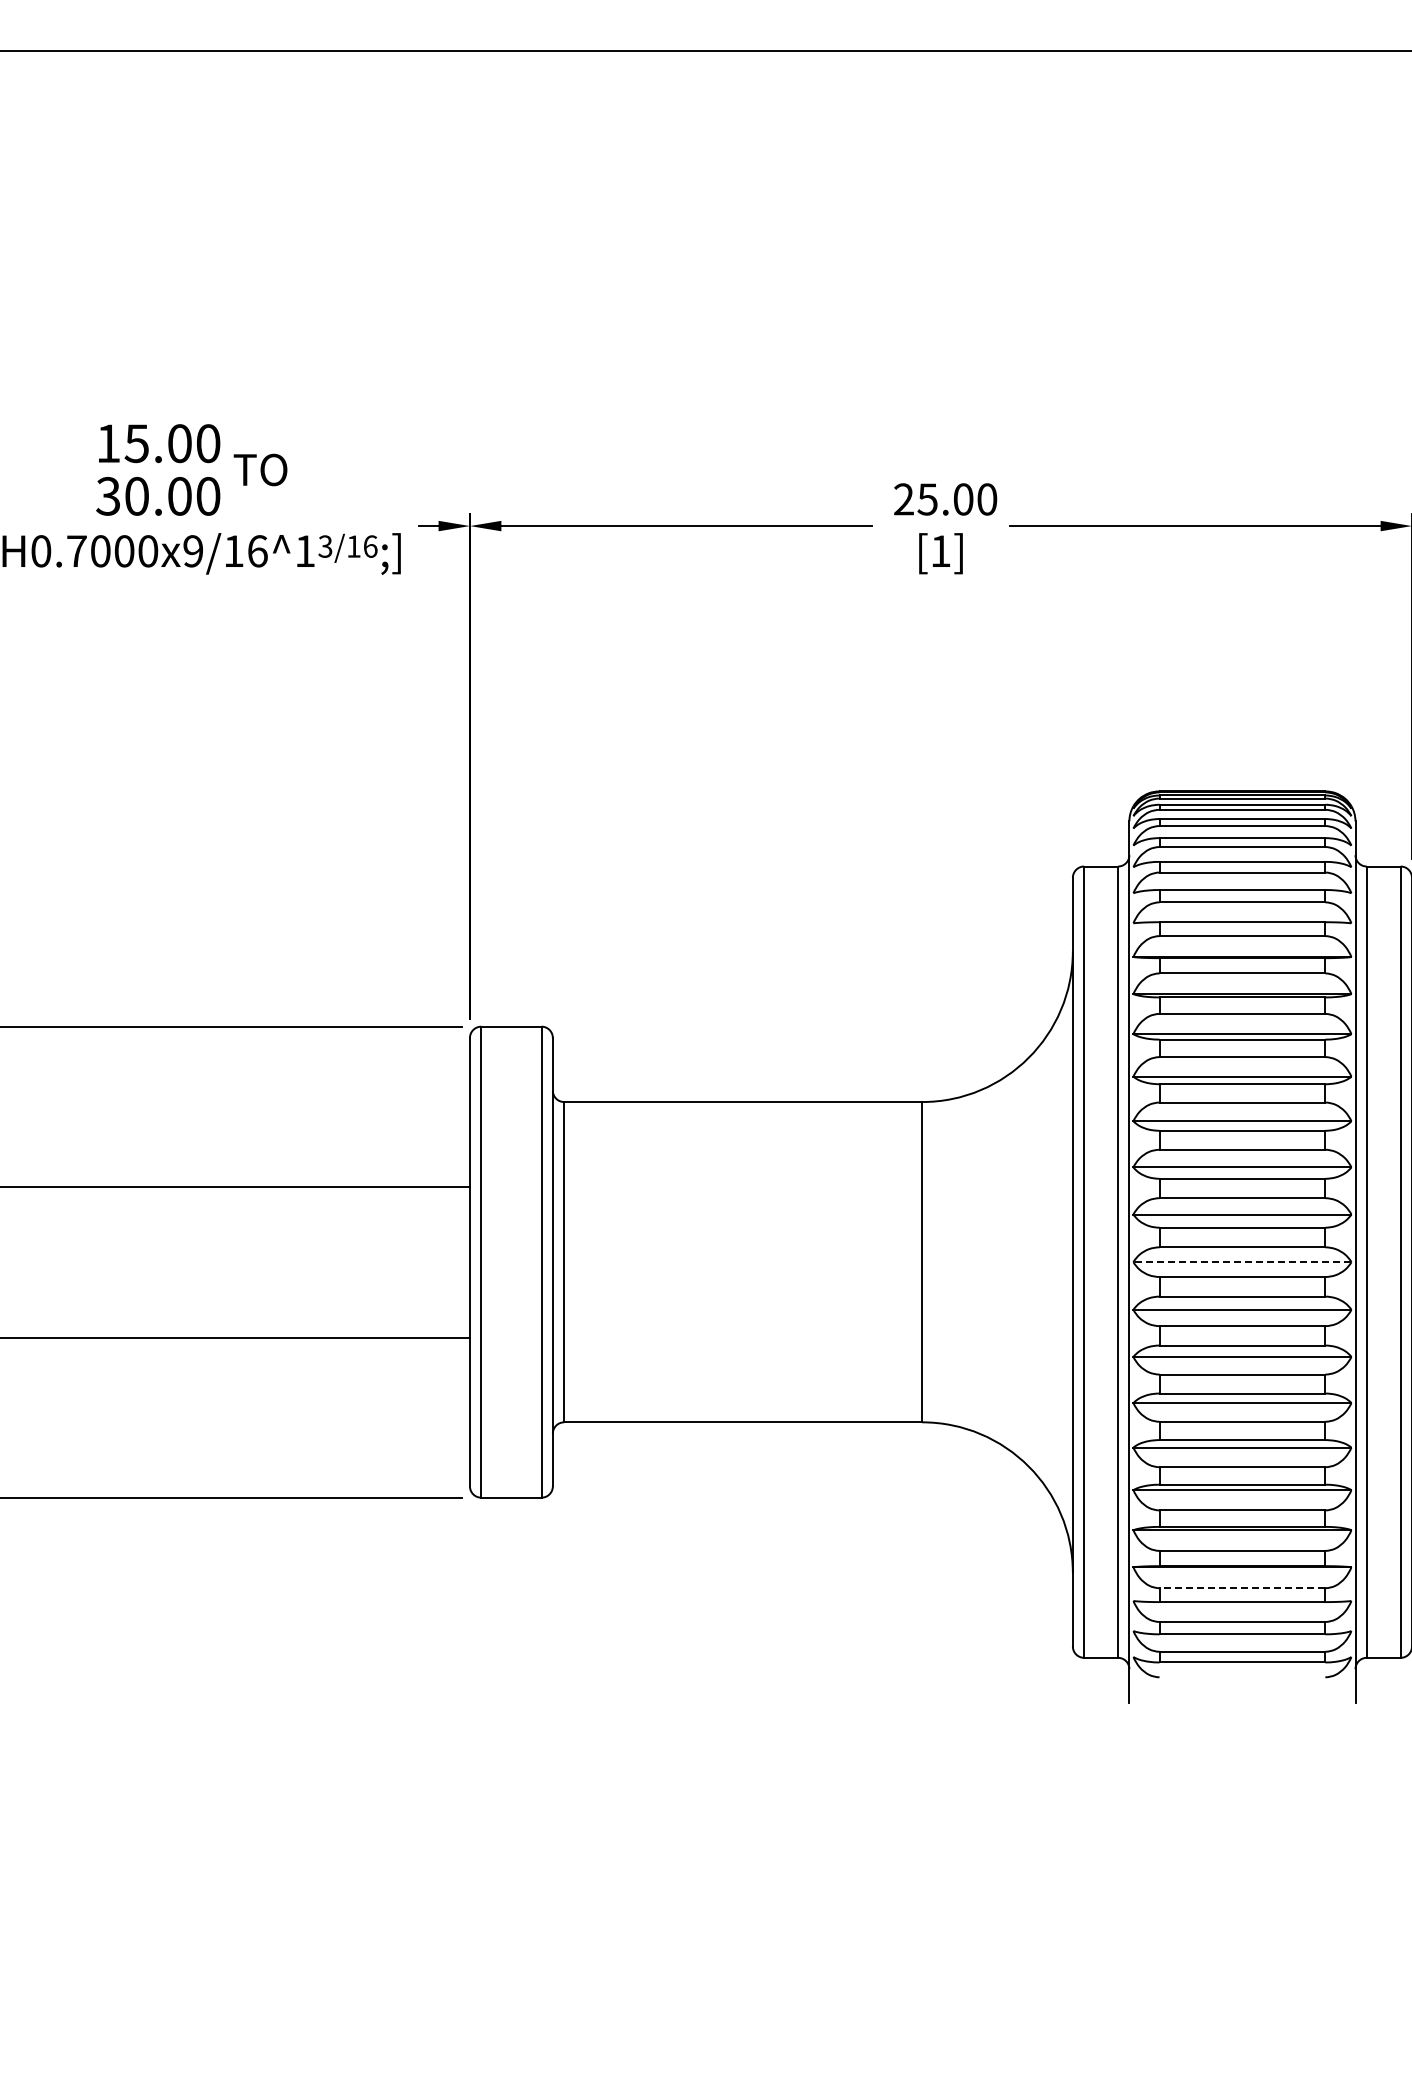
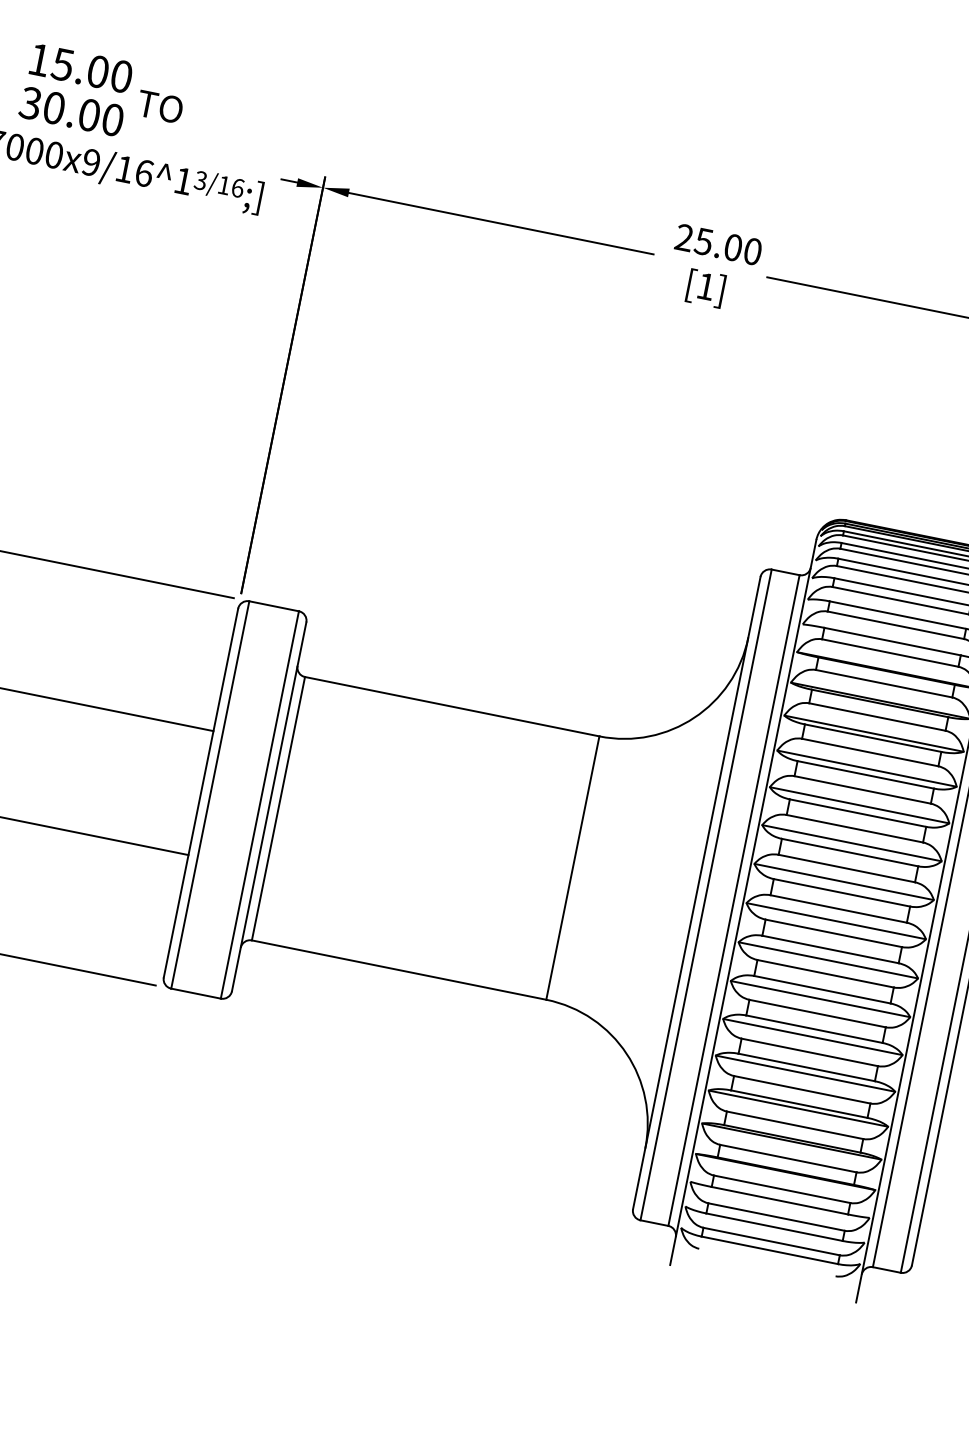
line: (1241, 1262) -> (835, 921), dashed -> solid
line: (1242, 1588) -> (782, 1189), dashed -> solid

